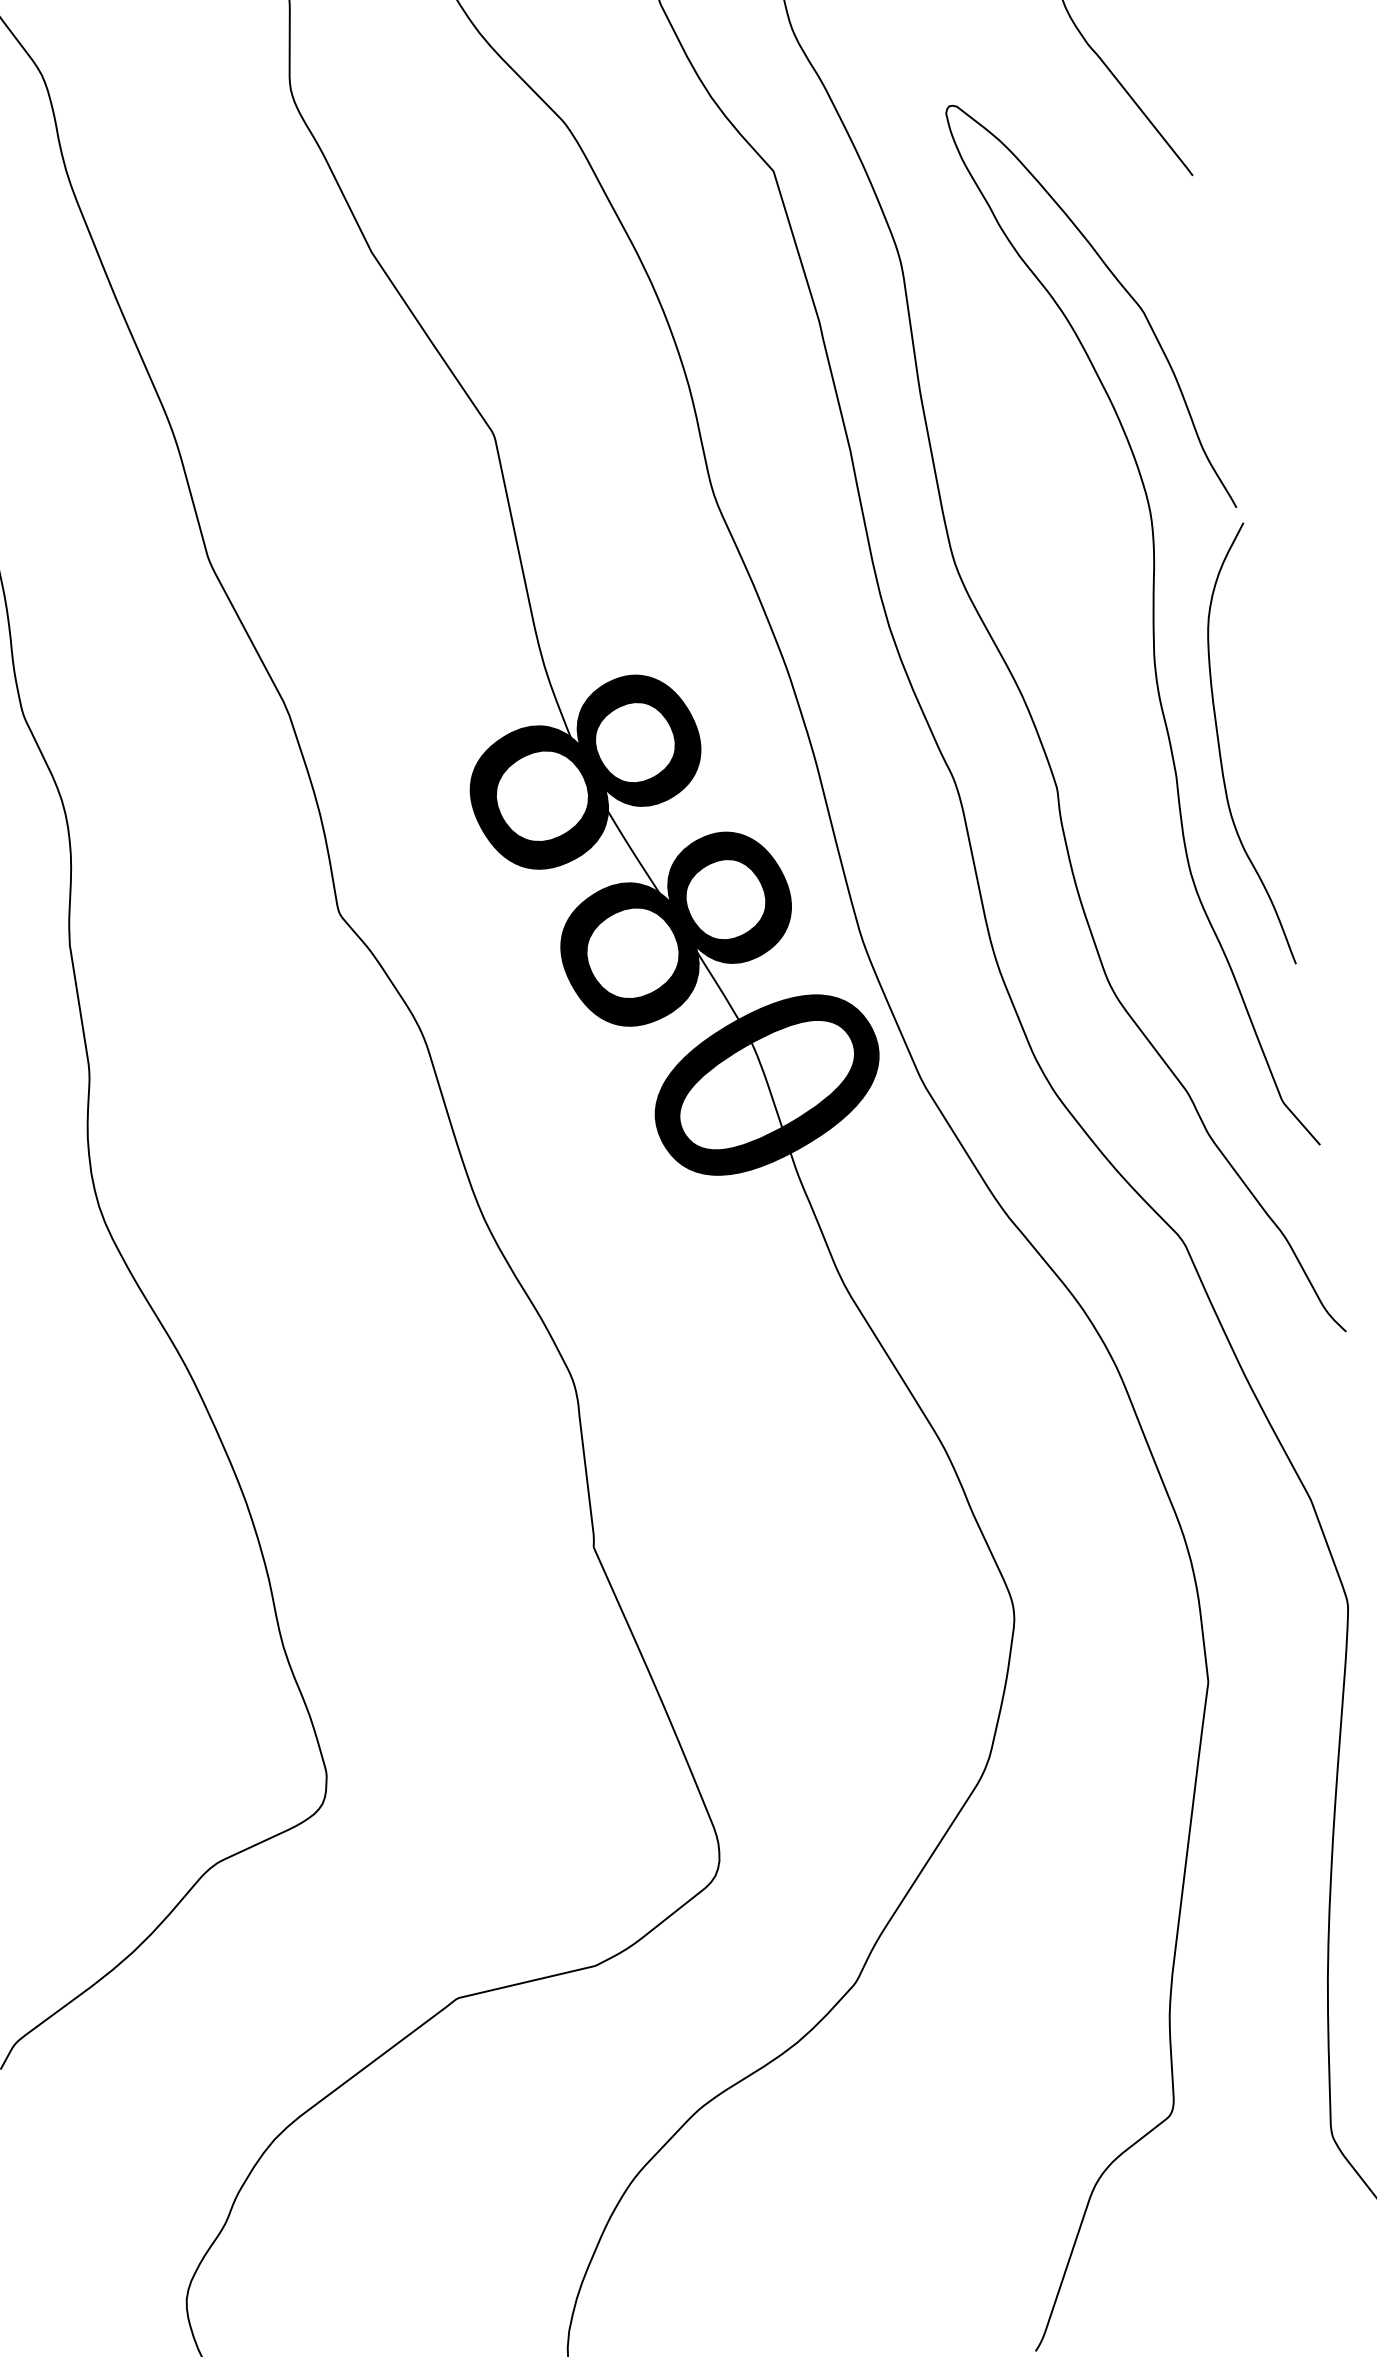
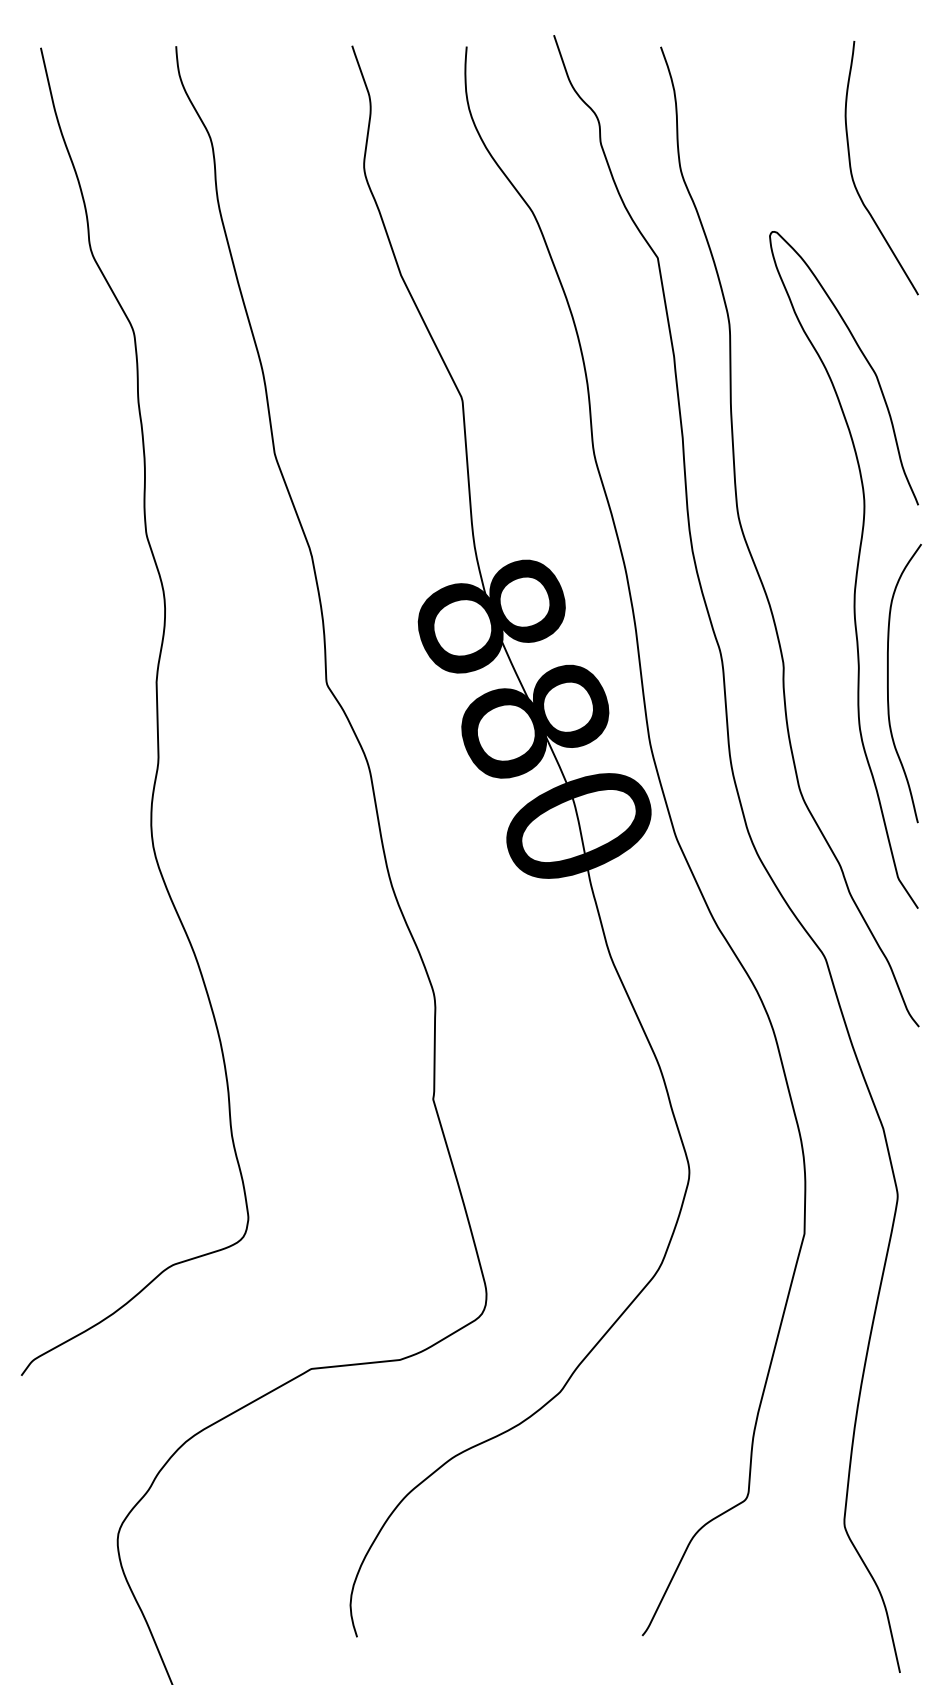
curve: (1220, 749) -> (888, 683), moved

